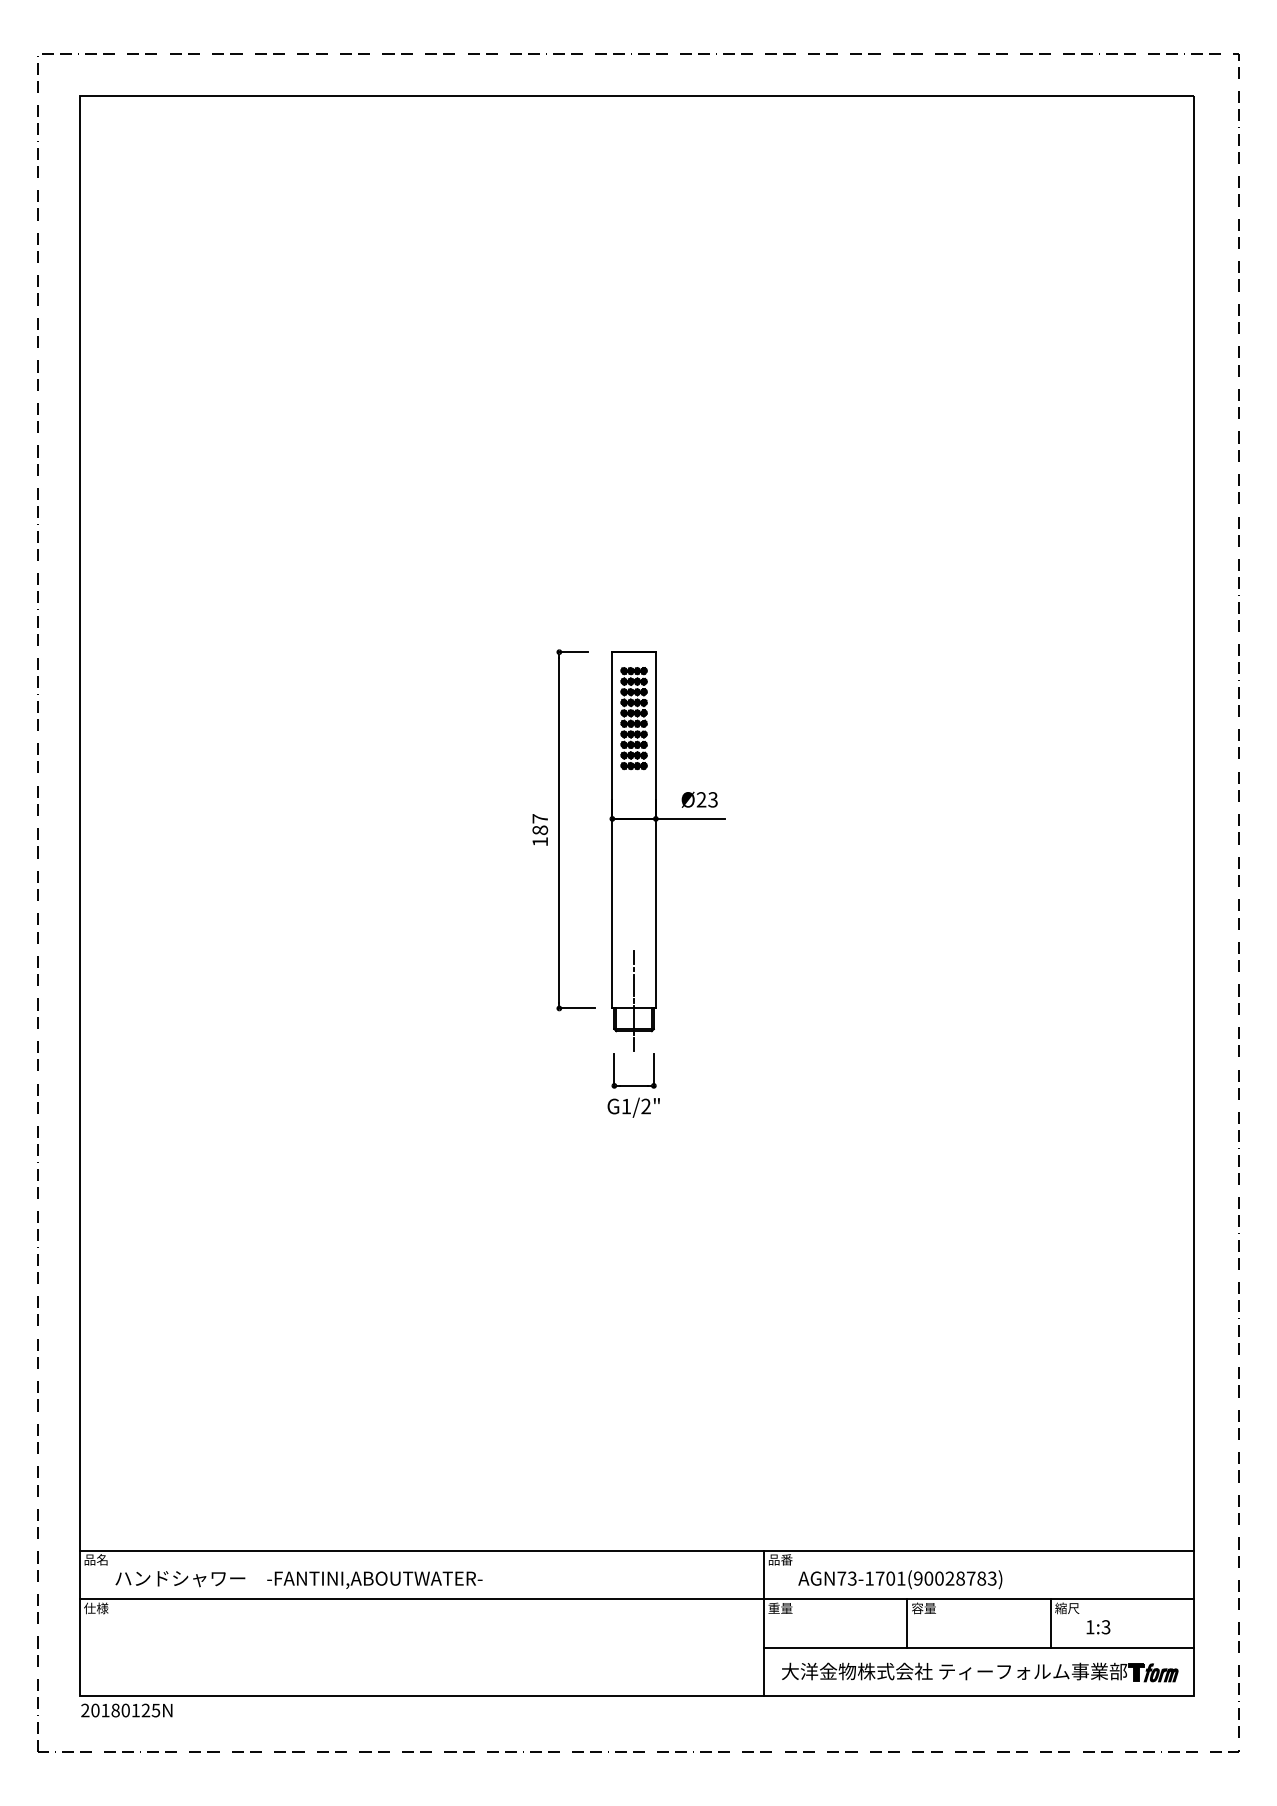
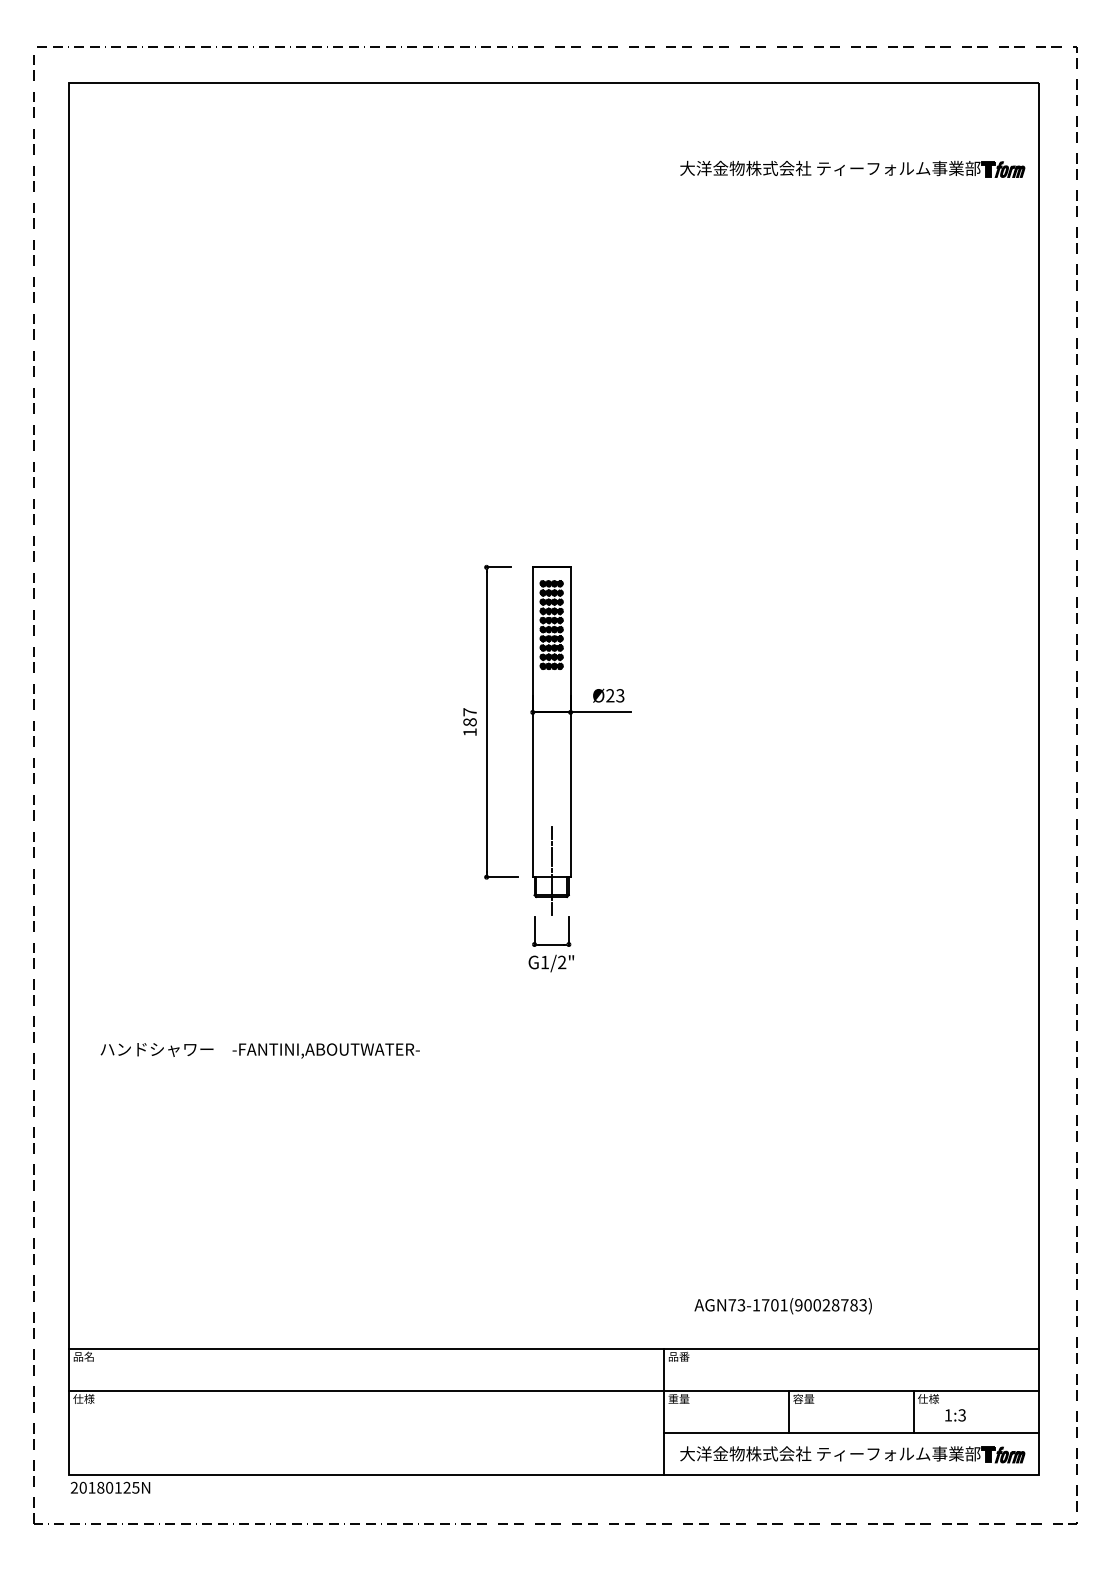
part: (980, 194) -> (852, 169), added
text: (298, 1579) -> (259, 1050), moved
text: (900, 1579) -> (783, 1306), moved
text: (1067, 1608) -> (928, 1399), 縮尺 -> 仕様

